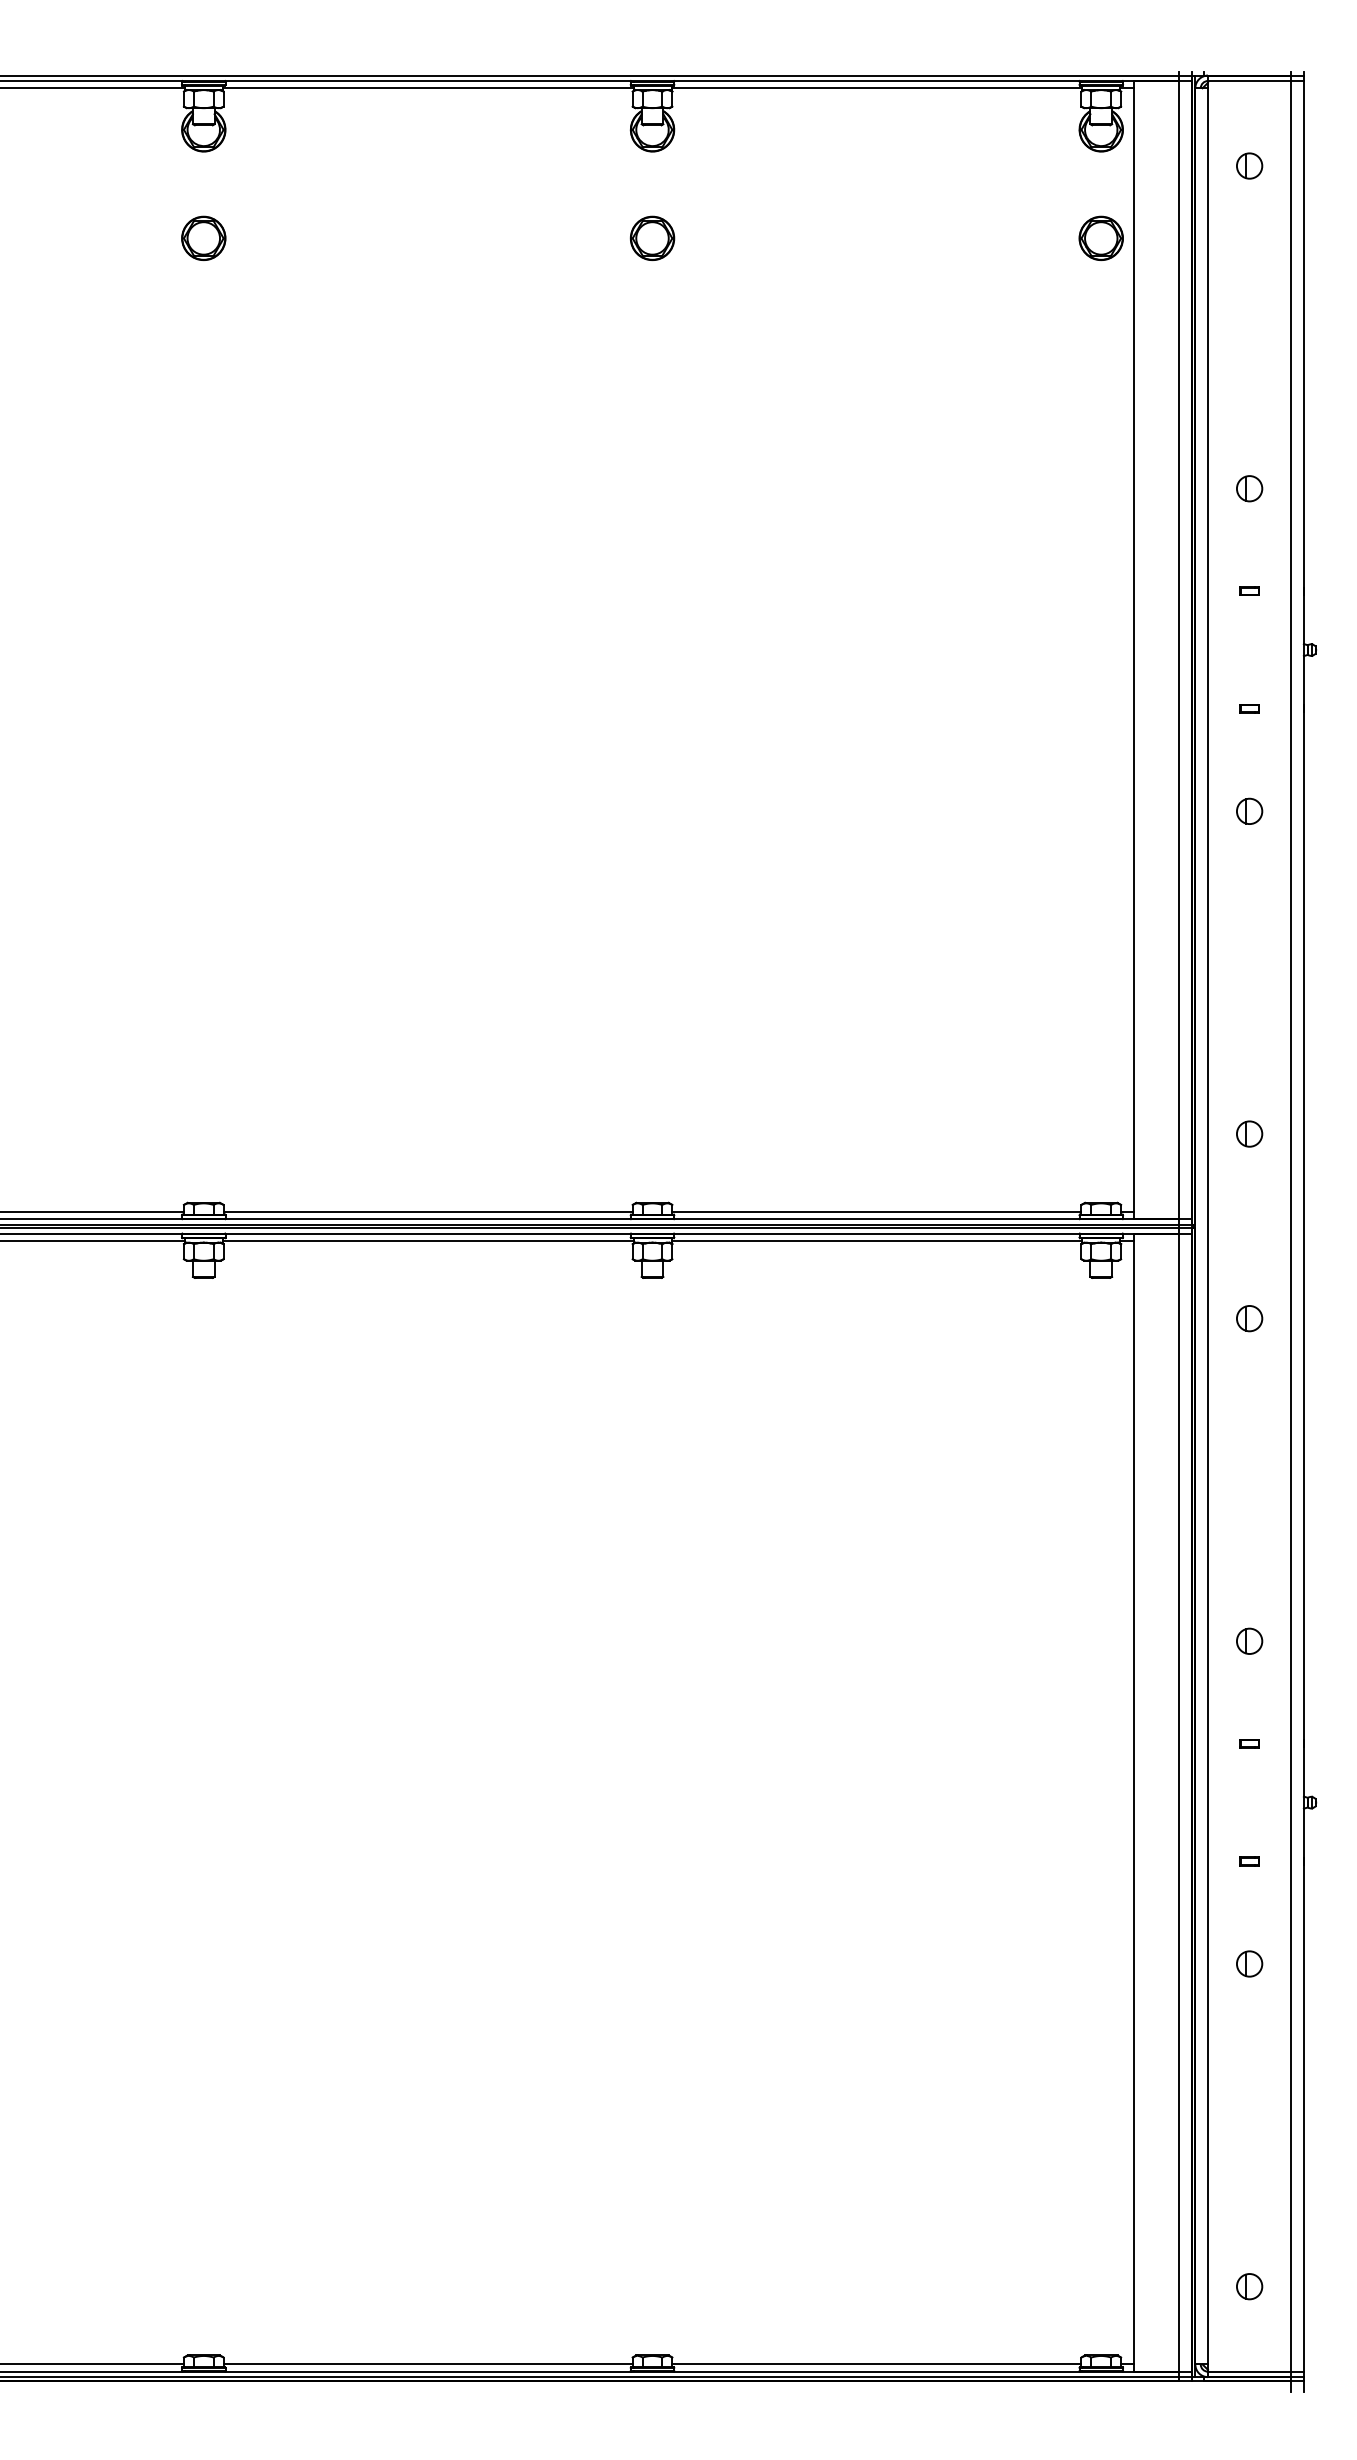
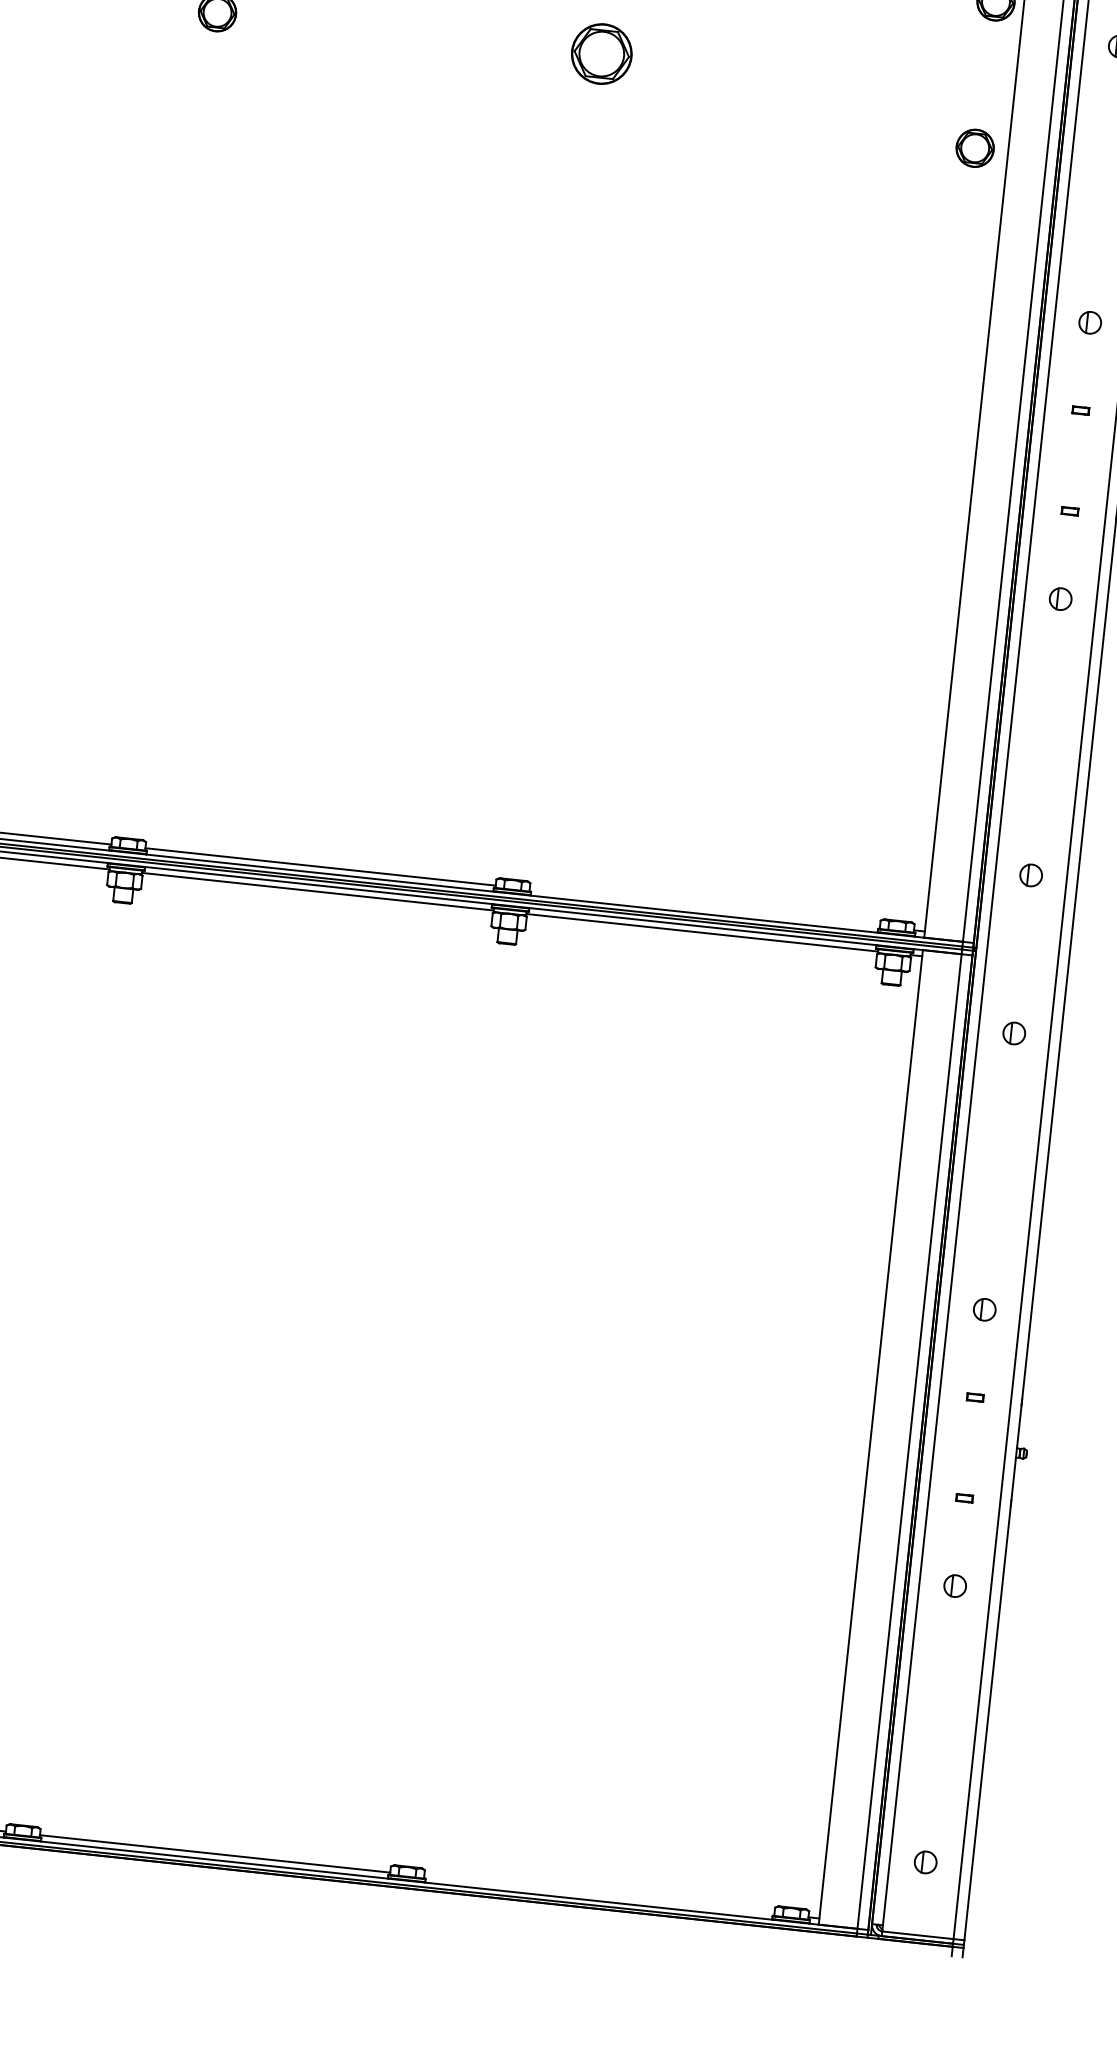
part: (652, 237) -> (601, 53), size x1.6
part: (1100, 237) -> (974, 147), moved
line: (876, 1211) -> (704, 907), removed
line: (876, 2364) -> (599, 1894), removed

